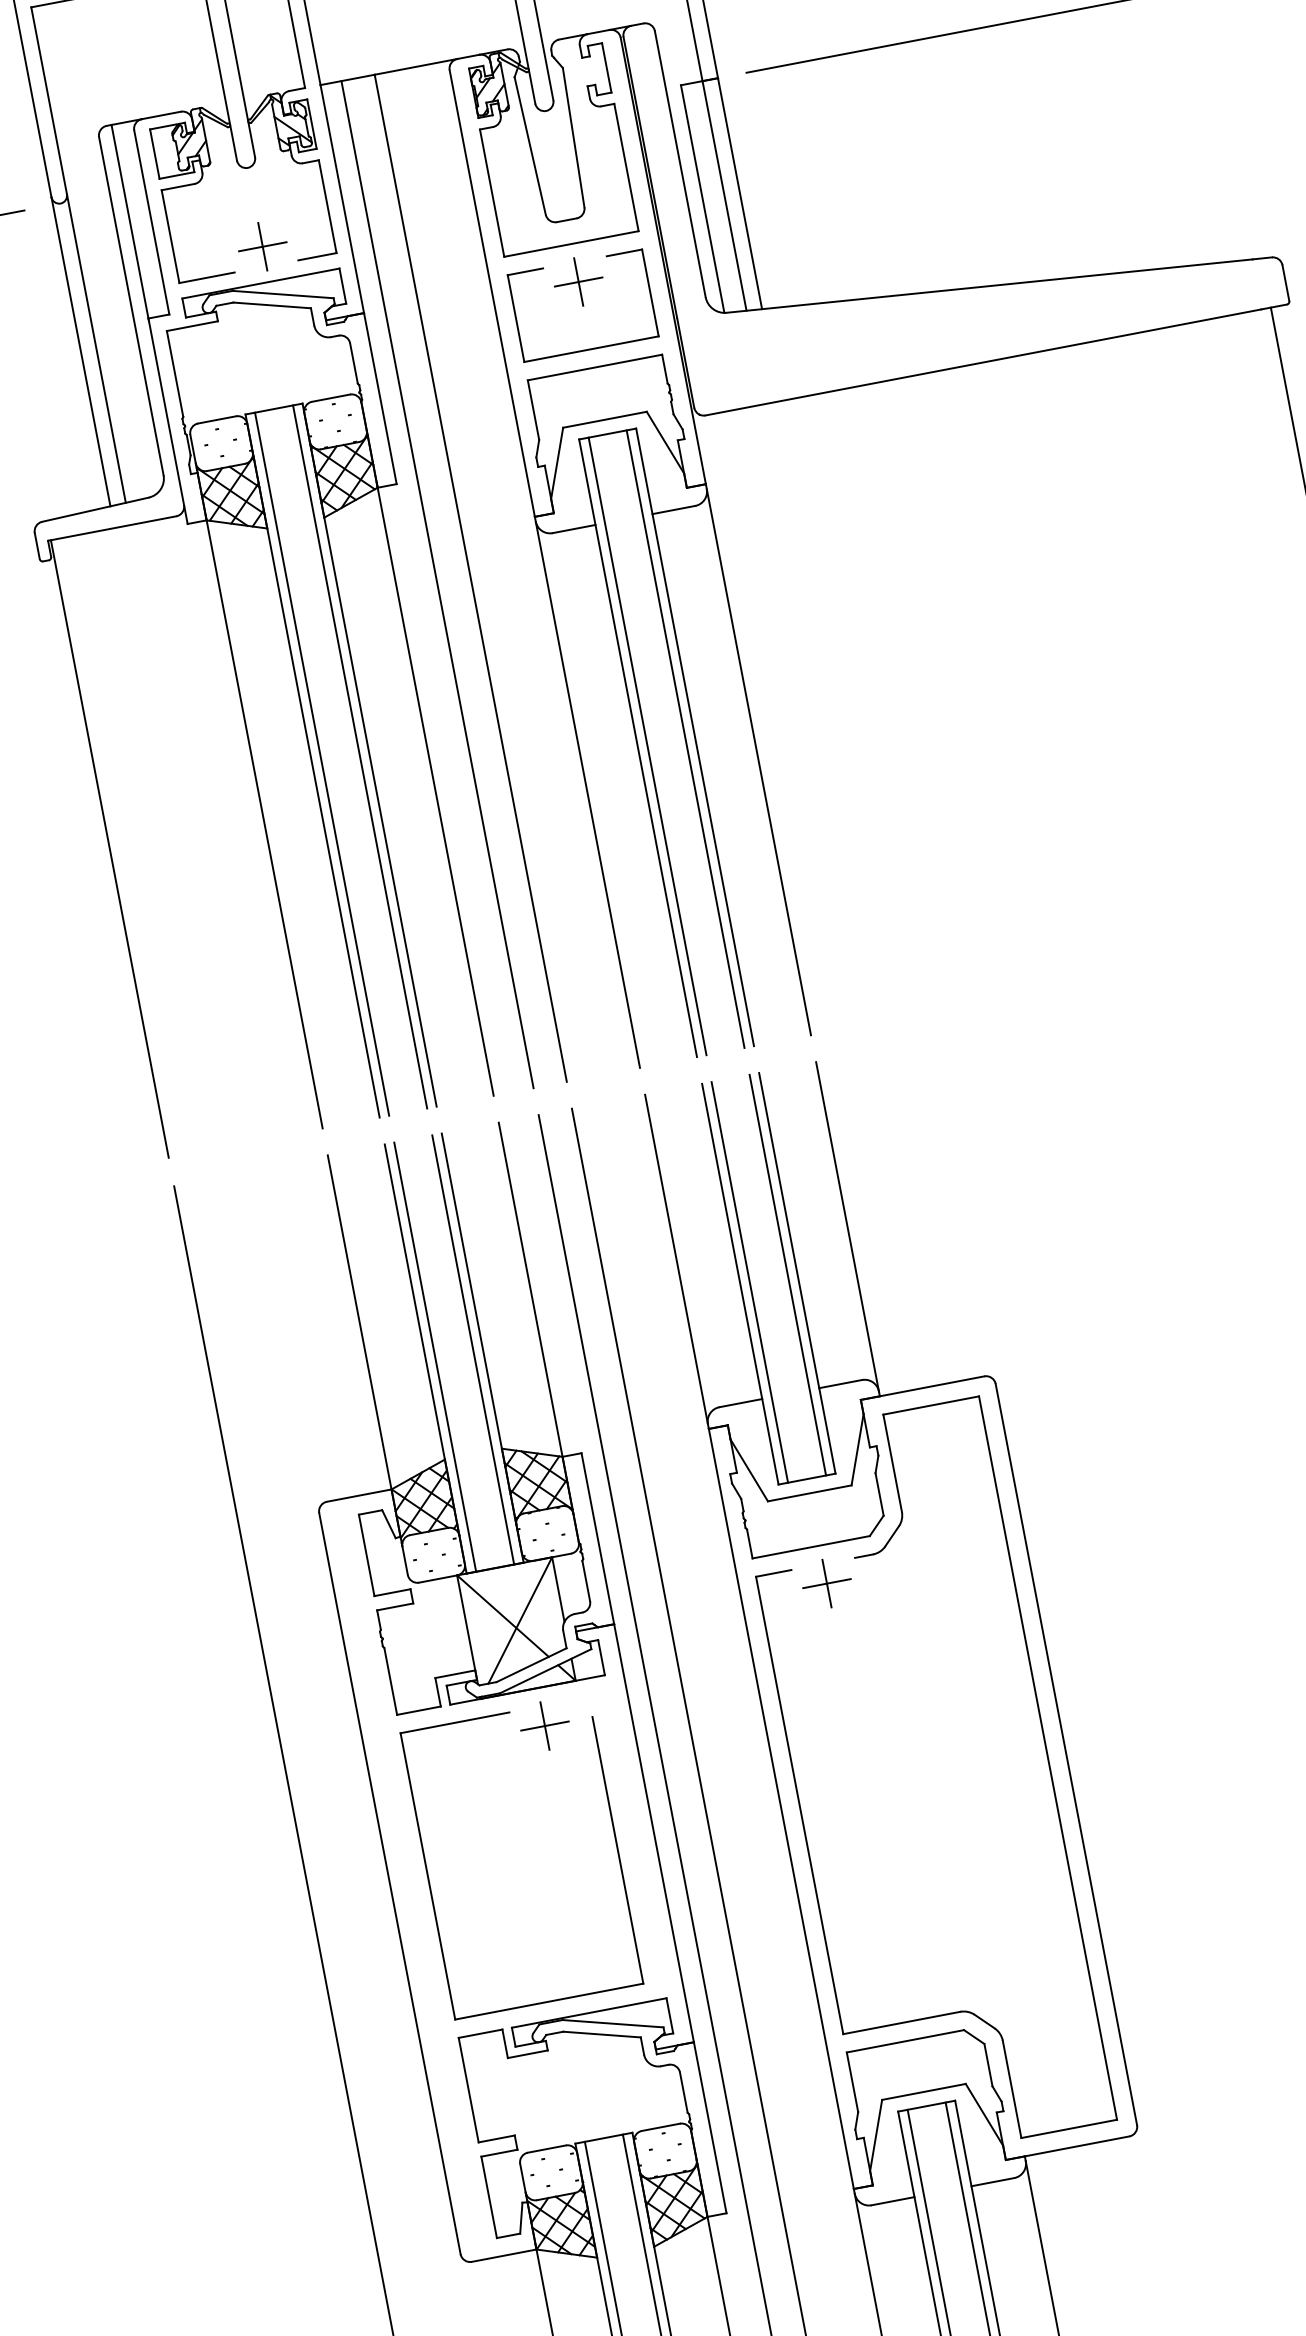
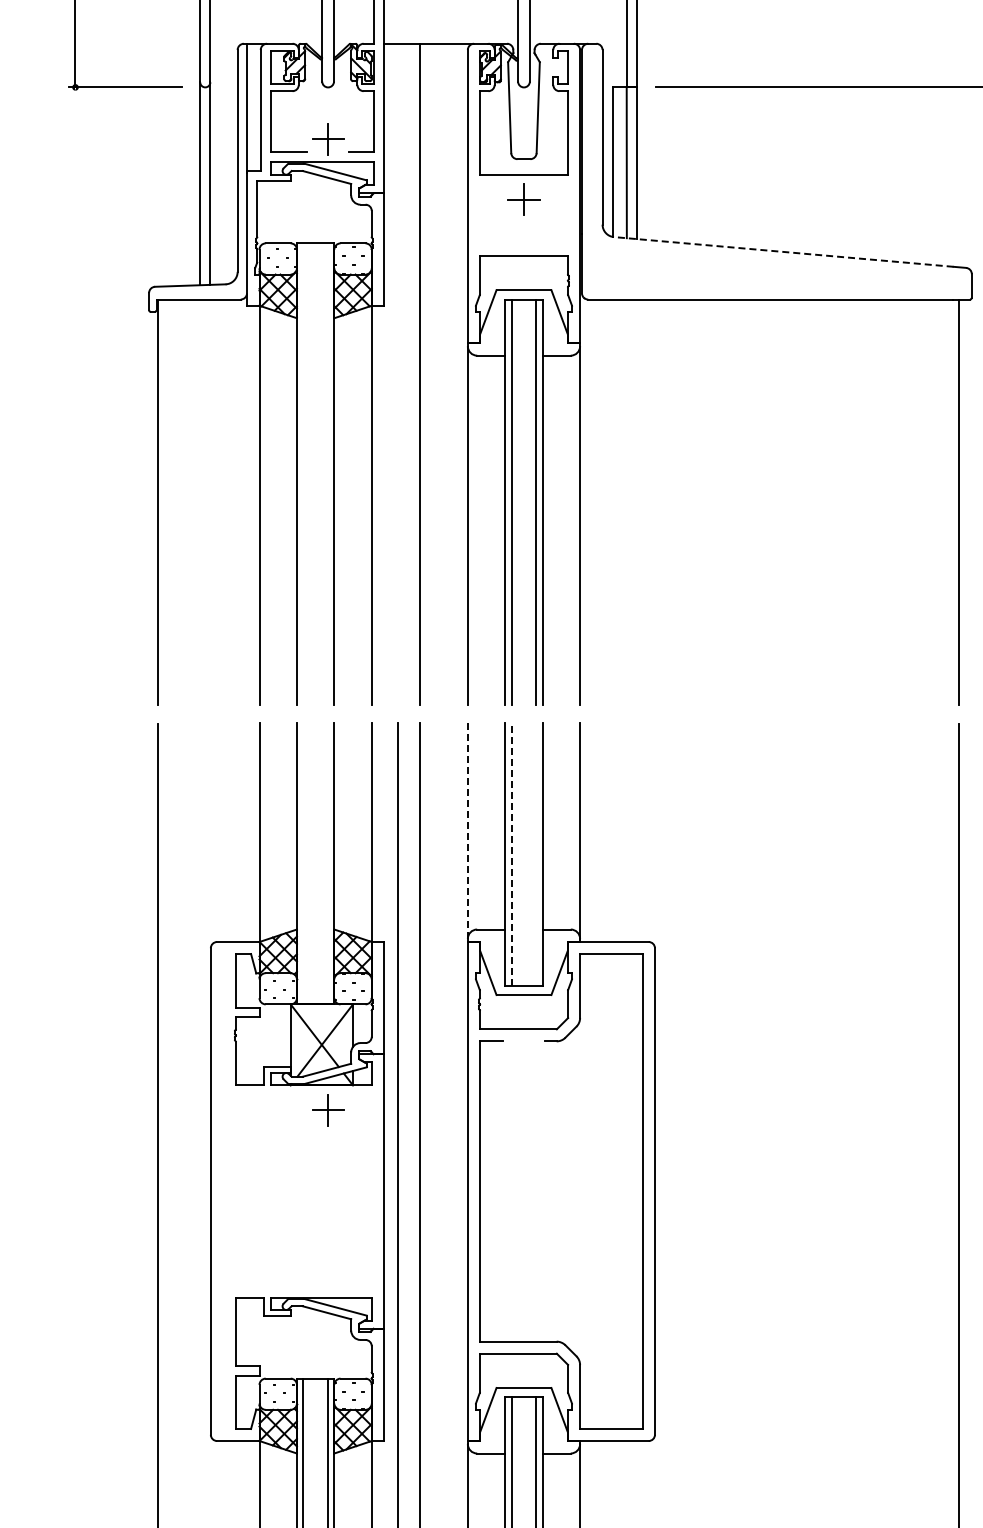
line: (989, 285) -> (783, 251), solid -> dashed
part: (590, 348) -> (523, 243), removed
line: (436, 583) -> (397, 373), removed
line: (360, 755) -> (328, 473), removed
line: (322, 763) -> (303, 473), removed
line: (675, 1259) -> (467, 830), solid -> dashed
line: (787, 1274) -> (536, 853), removed
line: (749, 1282) -> (511, 854), solid -> dashed
line: (473, 1349) -> (328, 863), removed
line: (435, 1357) -> (303, 863), removed
part: (826, 1584) -> (523, 1054), removed
part: (428, 1876) -> (236, 1191), removed

